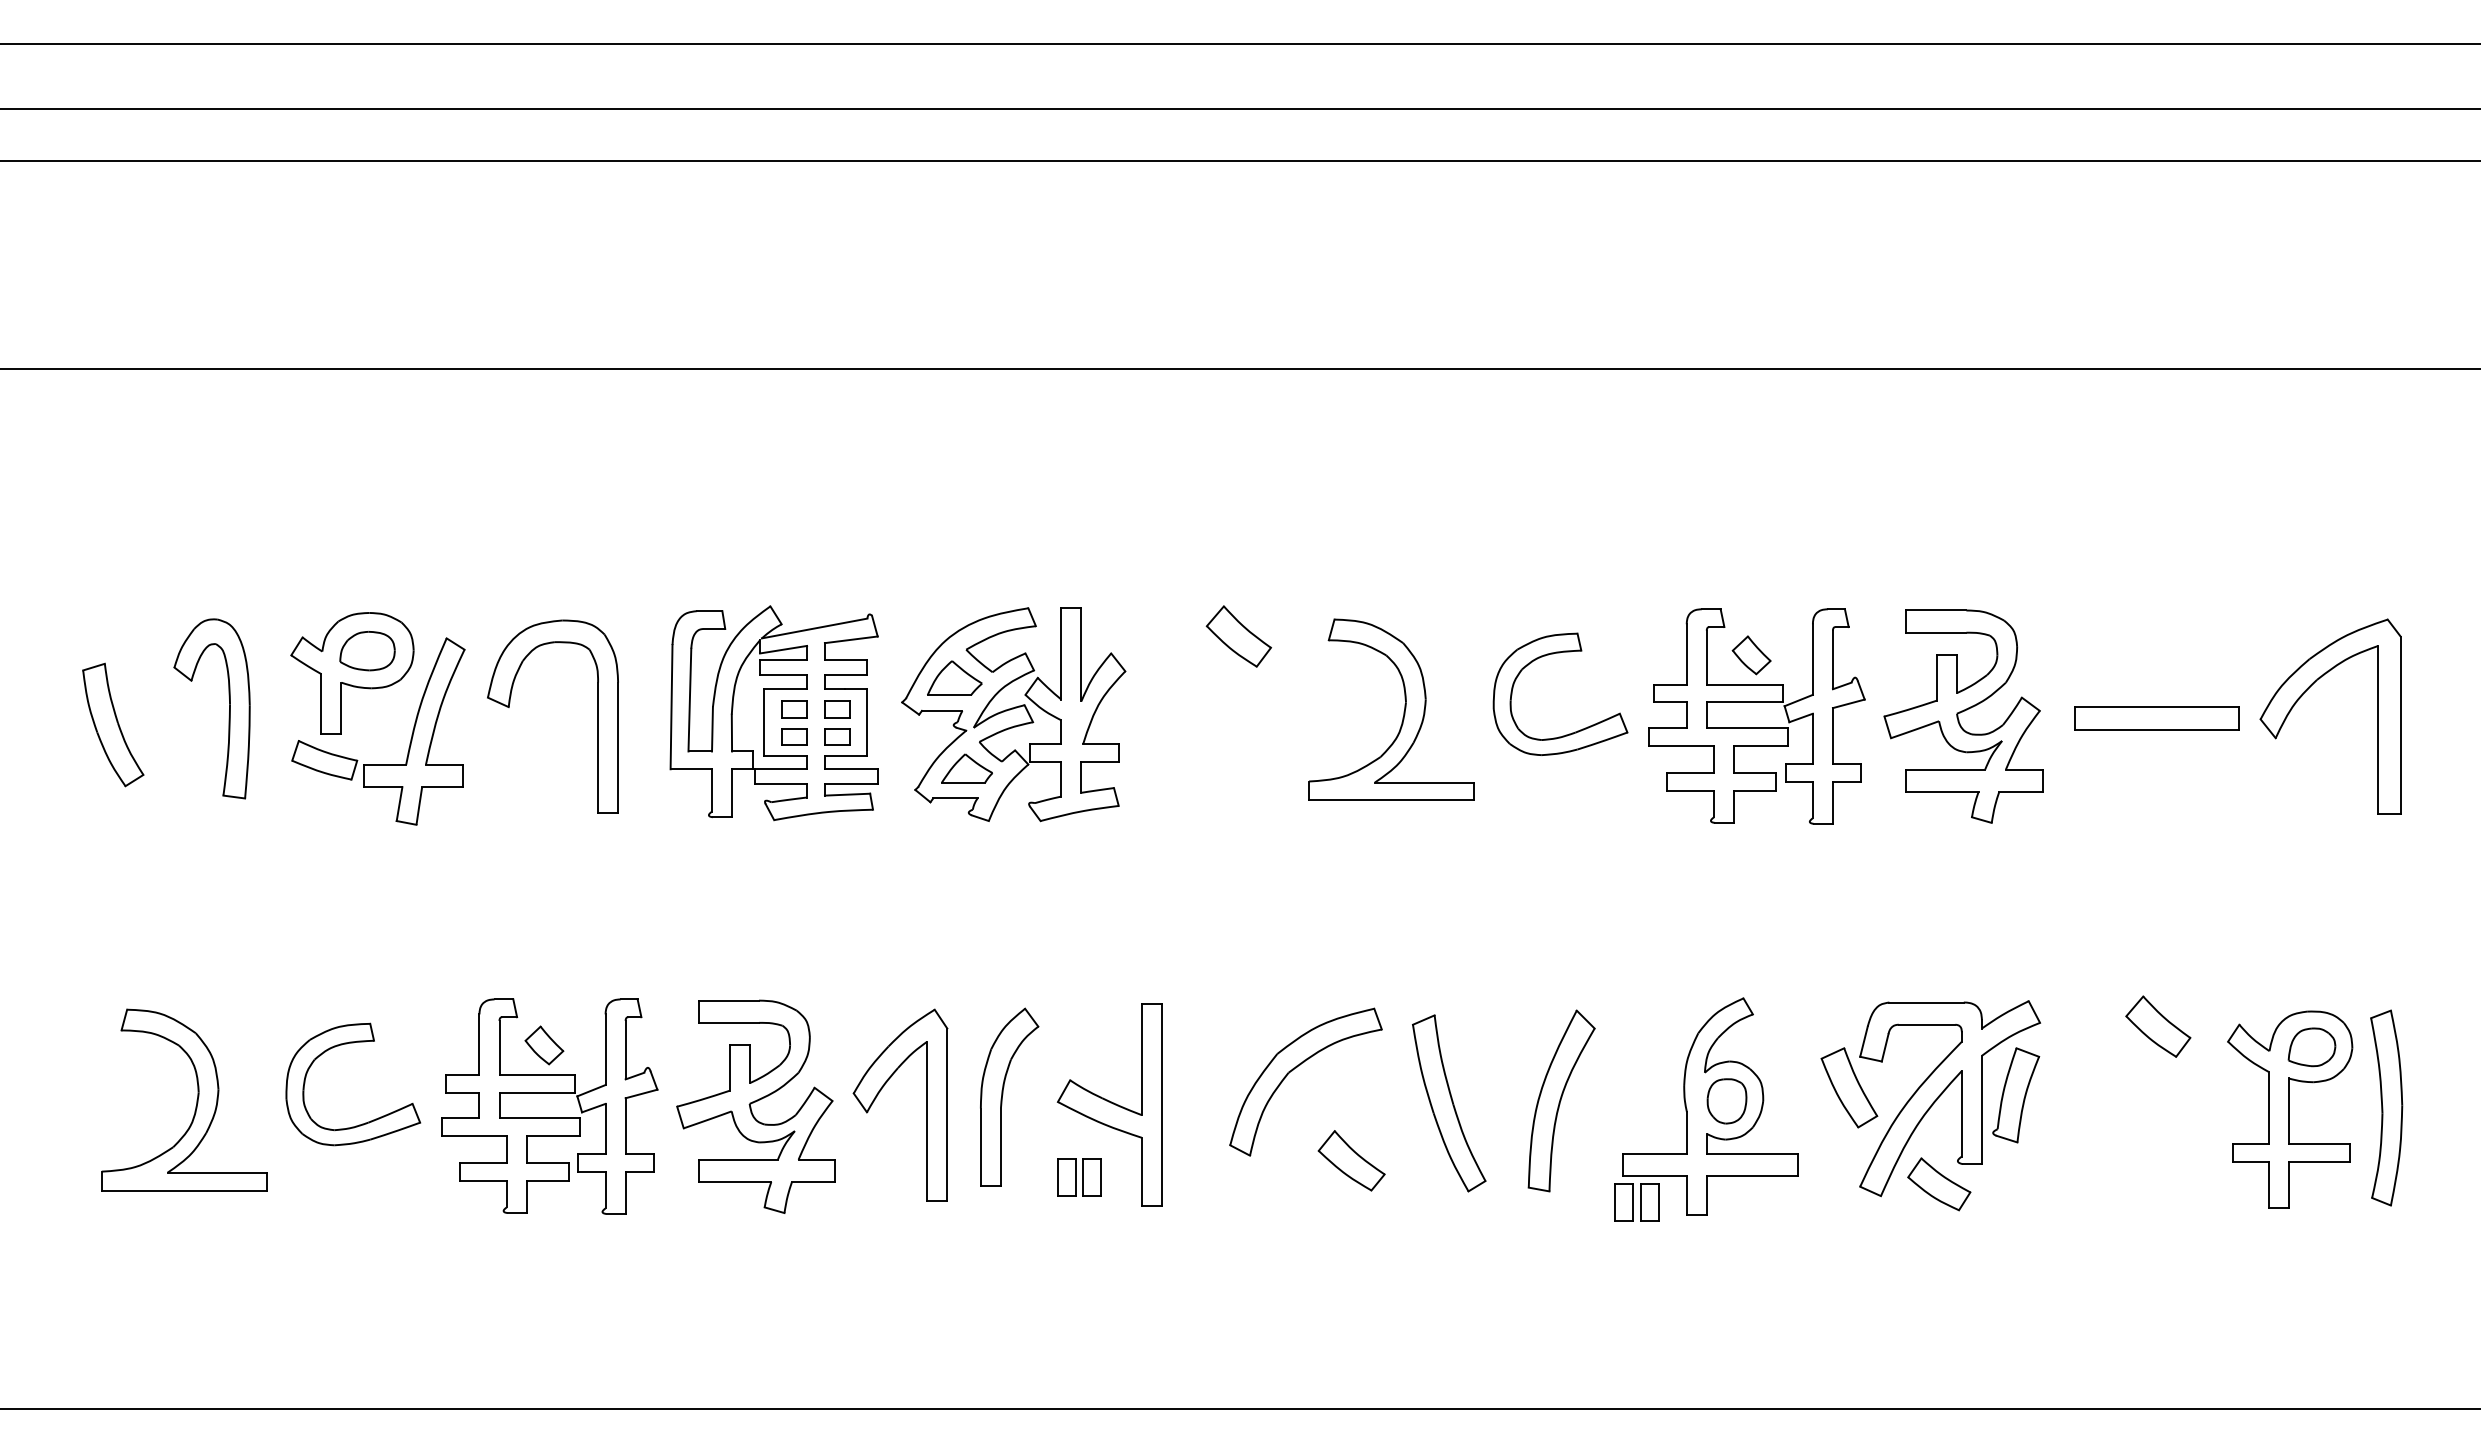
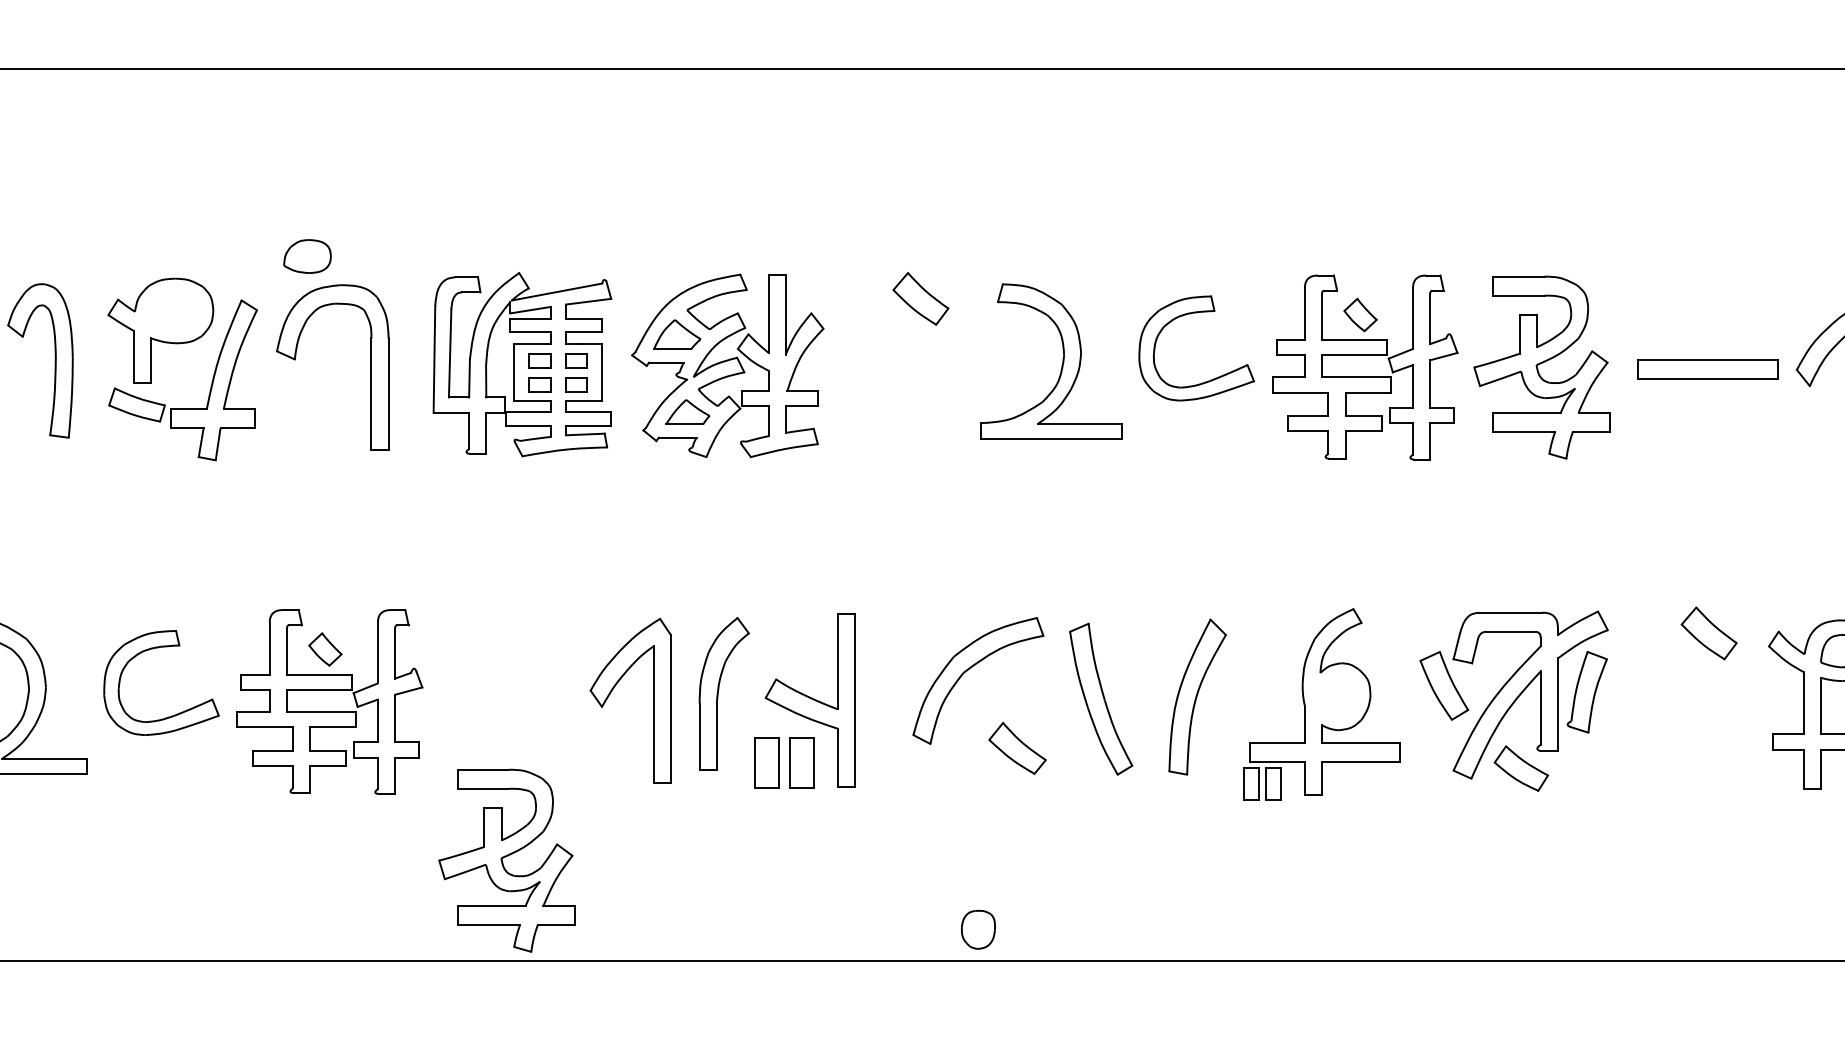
part: (367, 651) -> (307, 256), moved
part: (1726, 1101) -> (977, 929), moved
part: (755, 1106) -> (506, 860), moved
part: (1079, 1177) -> (784, 762), size x1.6

